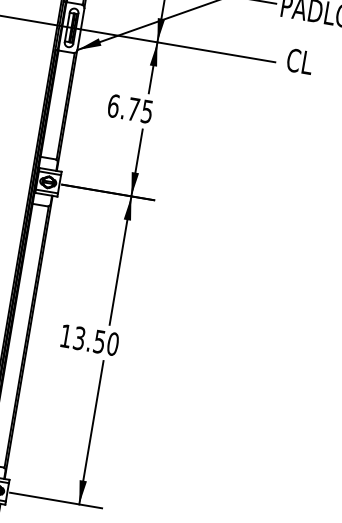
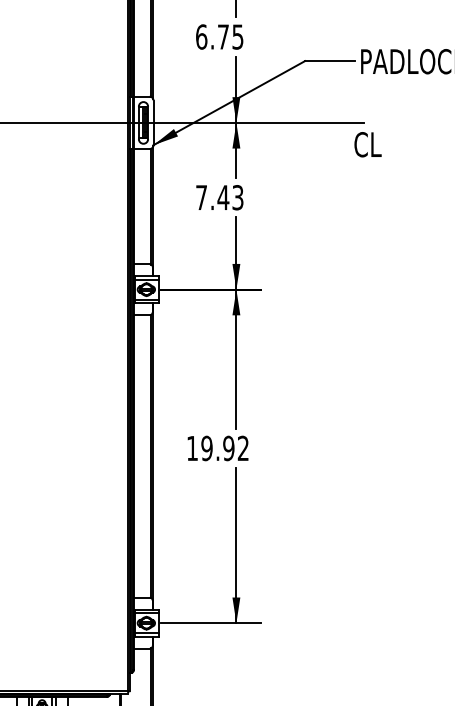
text: (299, 61) -> (367, 144), moved
text: (130, 108) -> (219, 197), 6.75 -> 7.43
text: (96, 341) -> (225, 448), 13.50 -> 19.92

